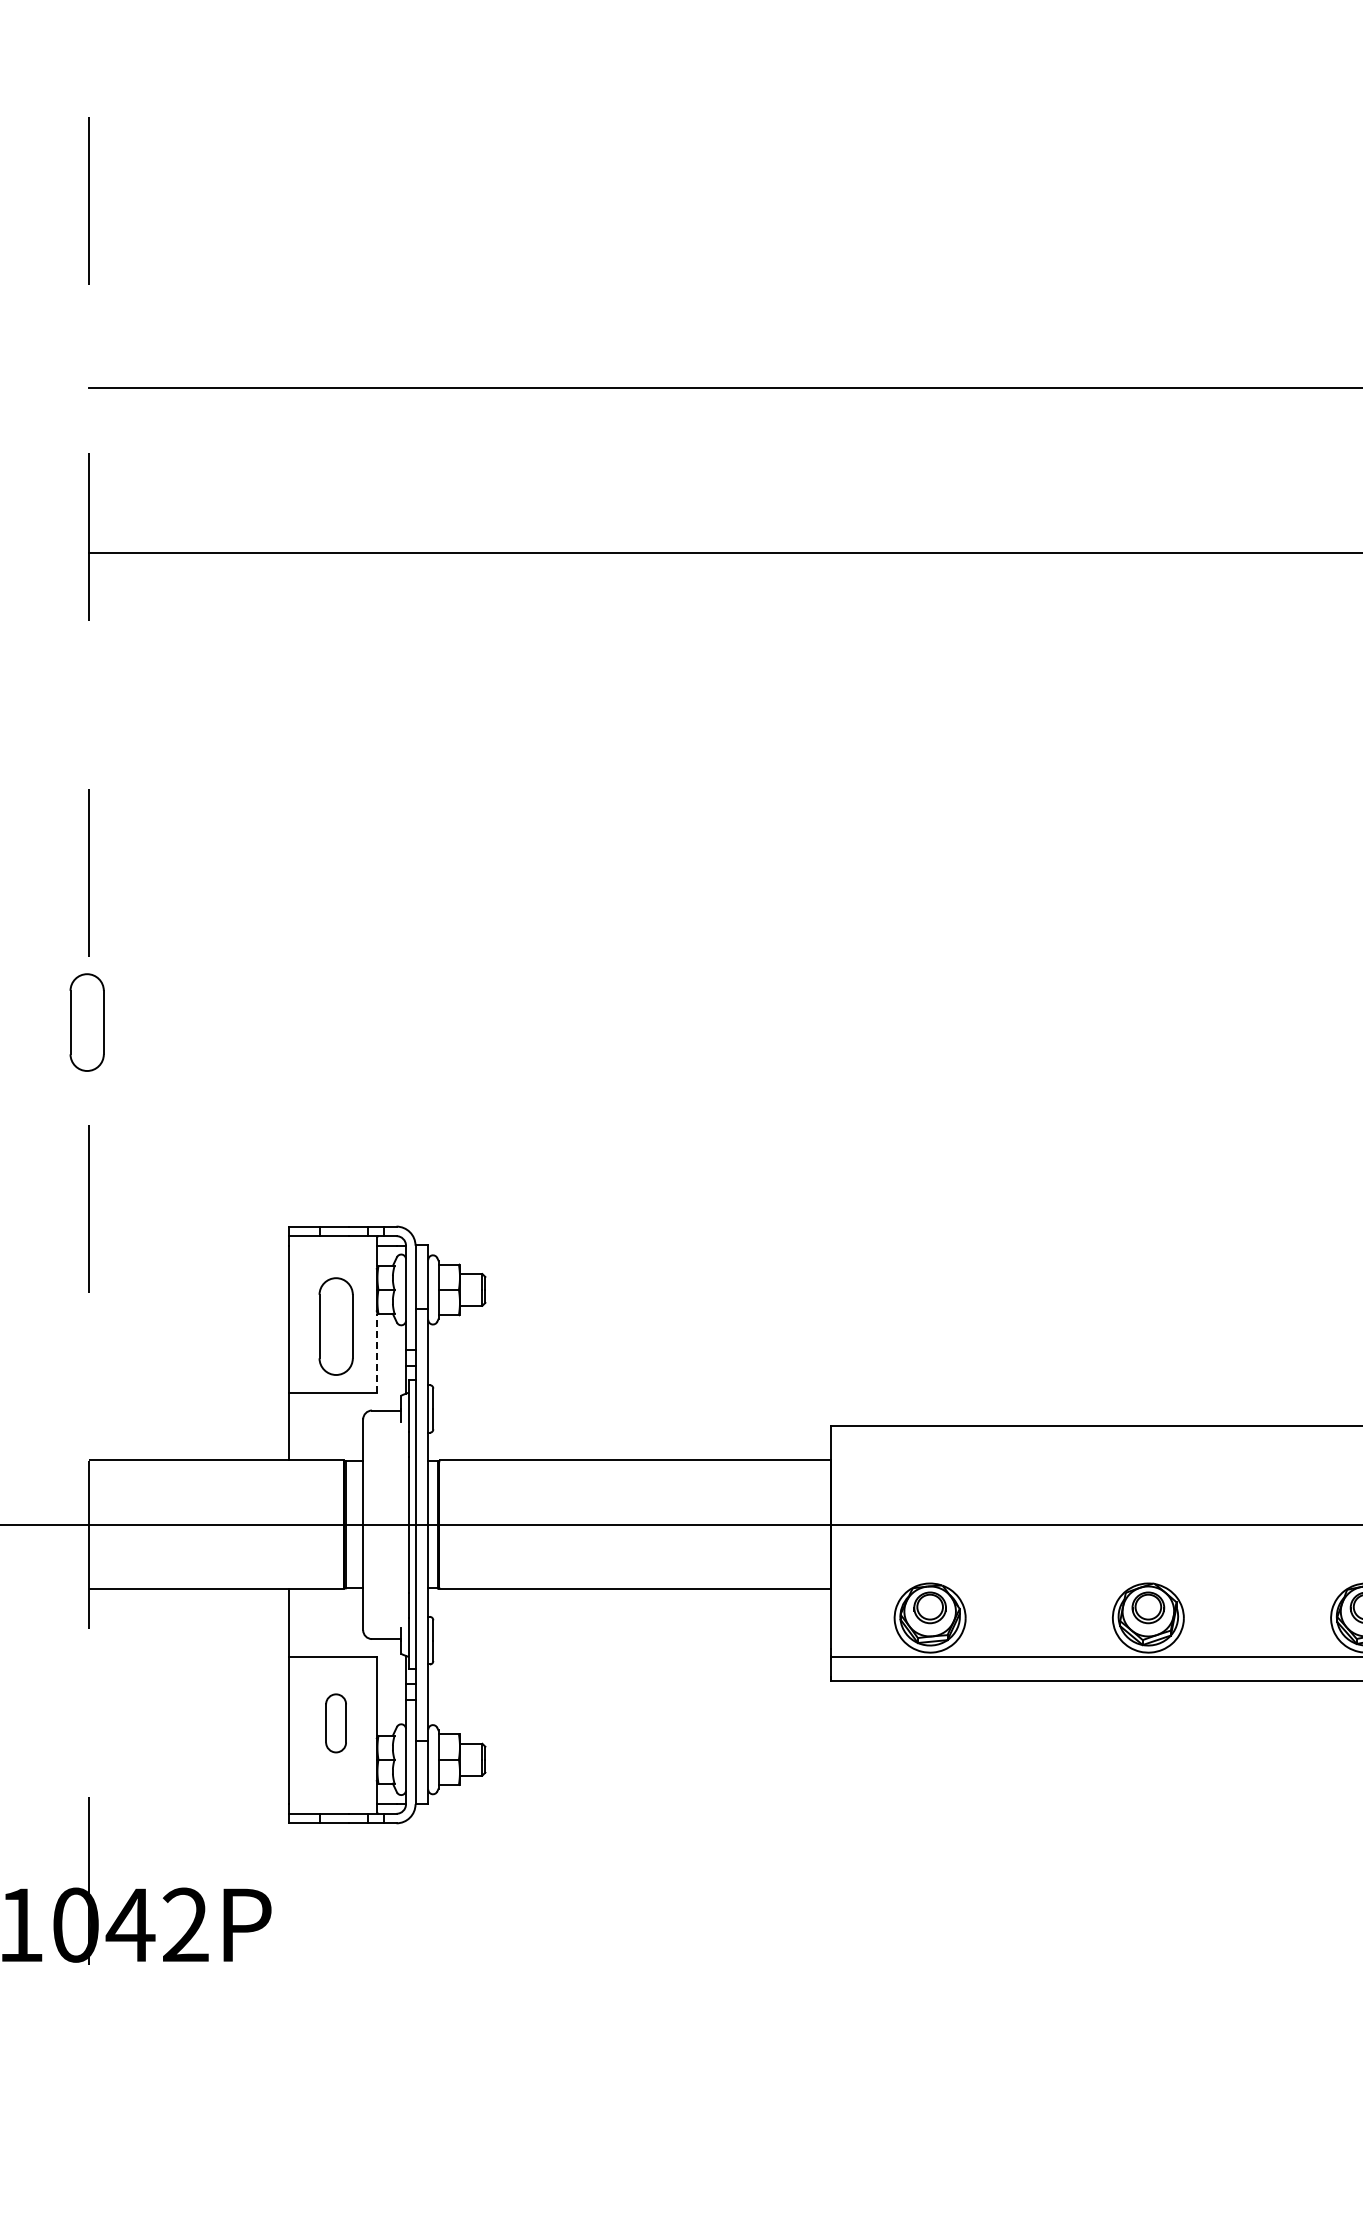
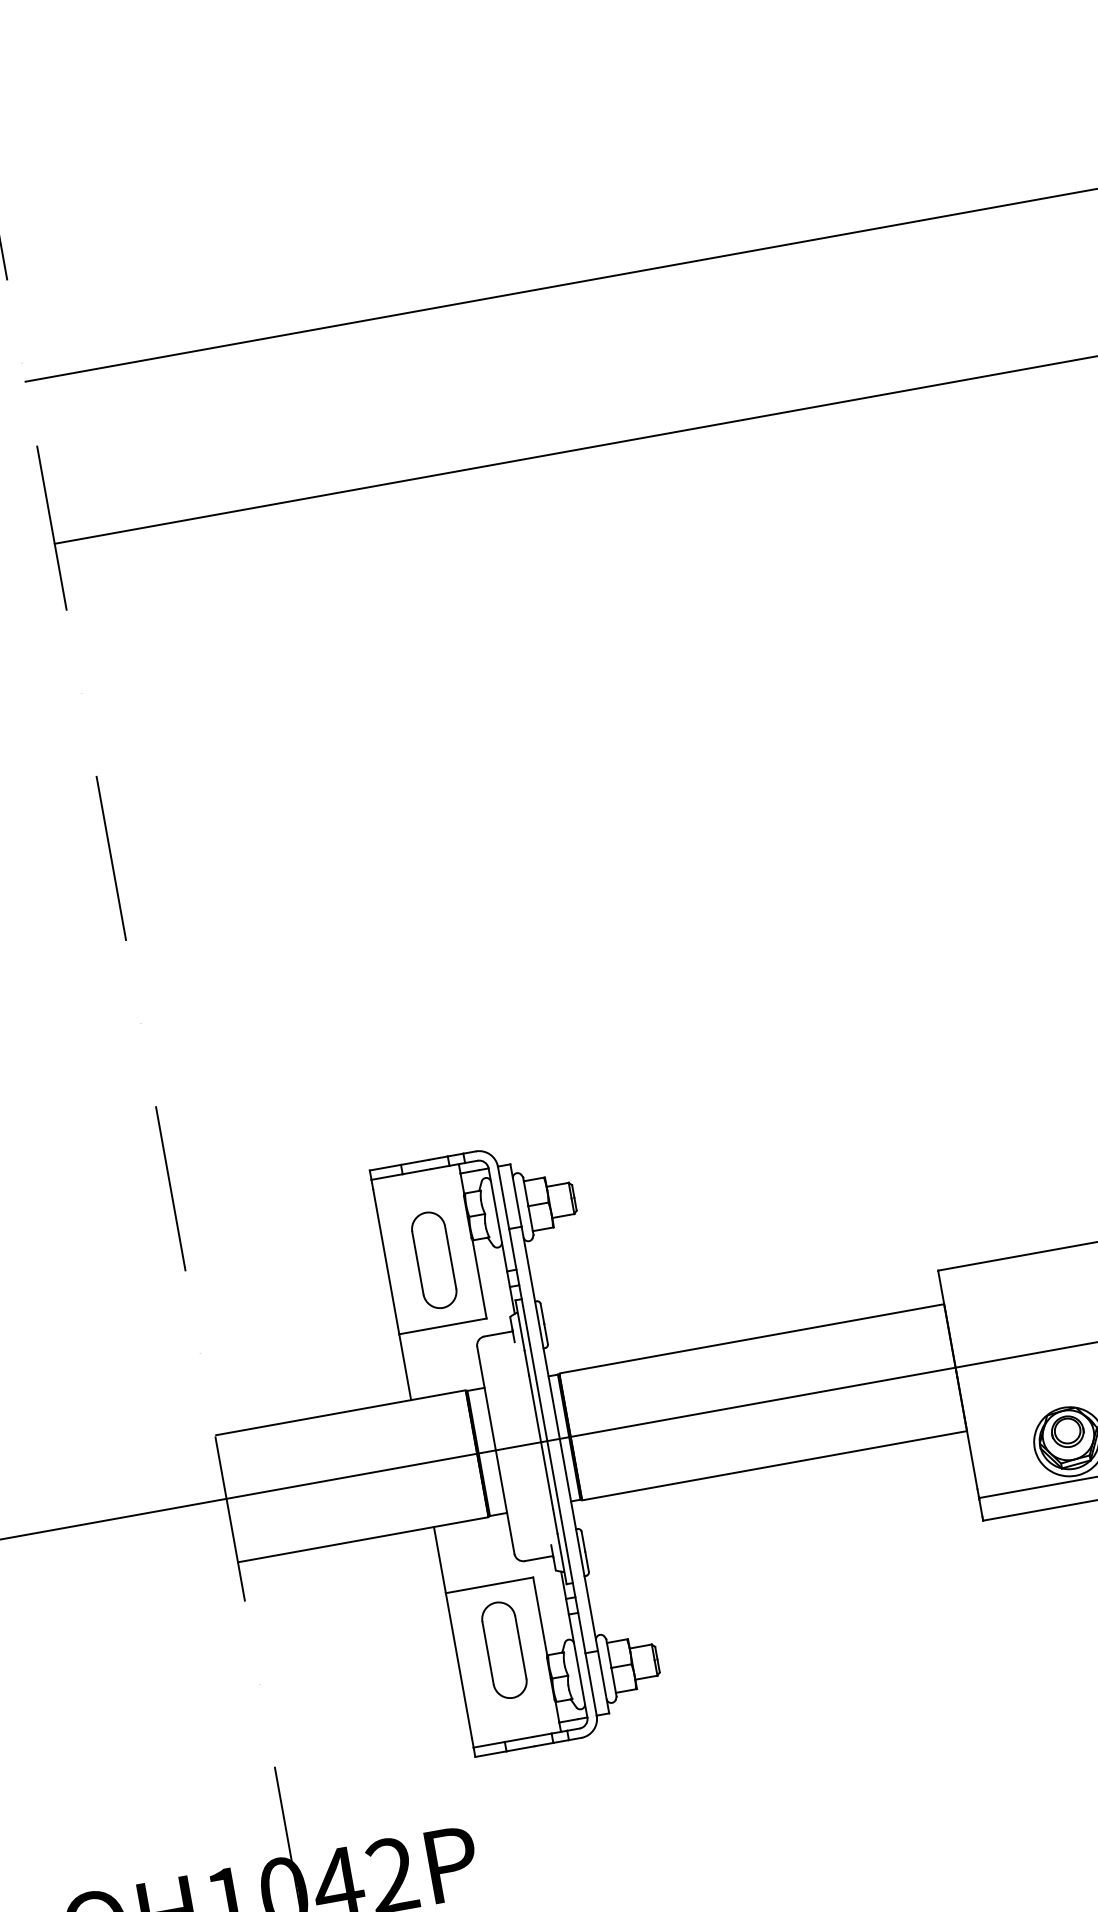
part: (86, 1022) -> (135, 1005), removed
line: (377, 1353) -> (479, 1279), dashed -> solid
part: (335, 1723) -> (503, 1650), size x1.67

